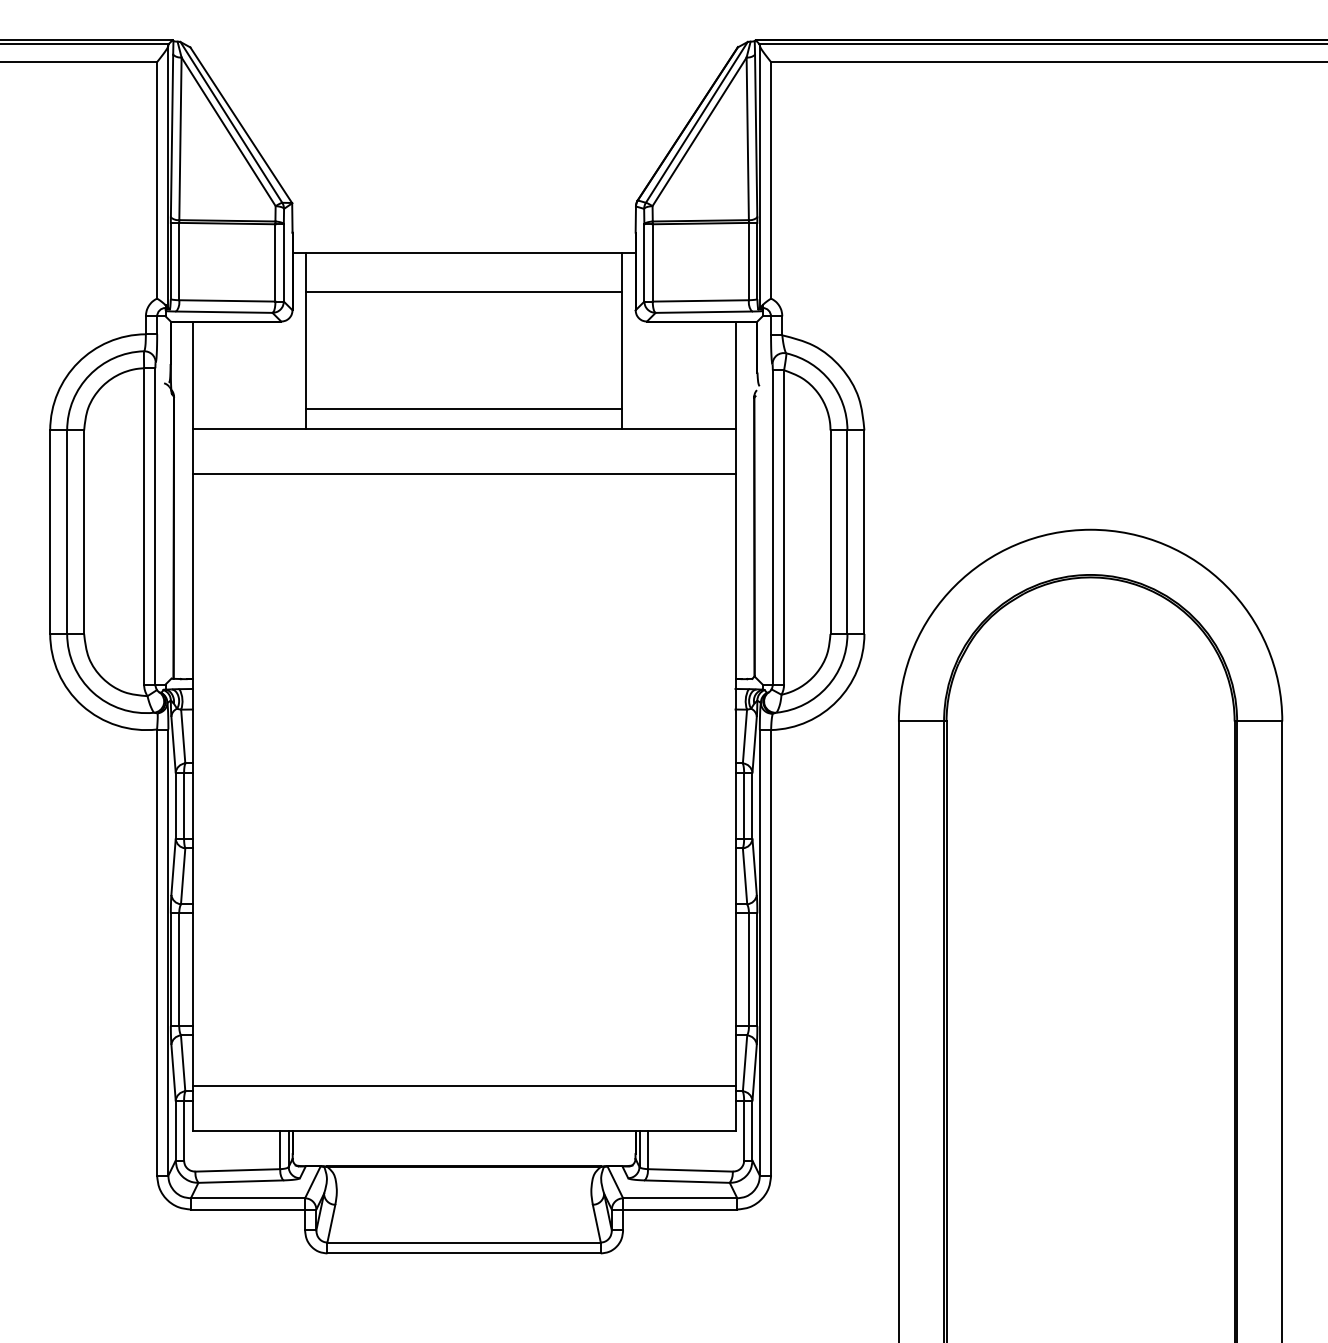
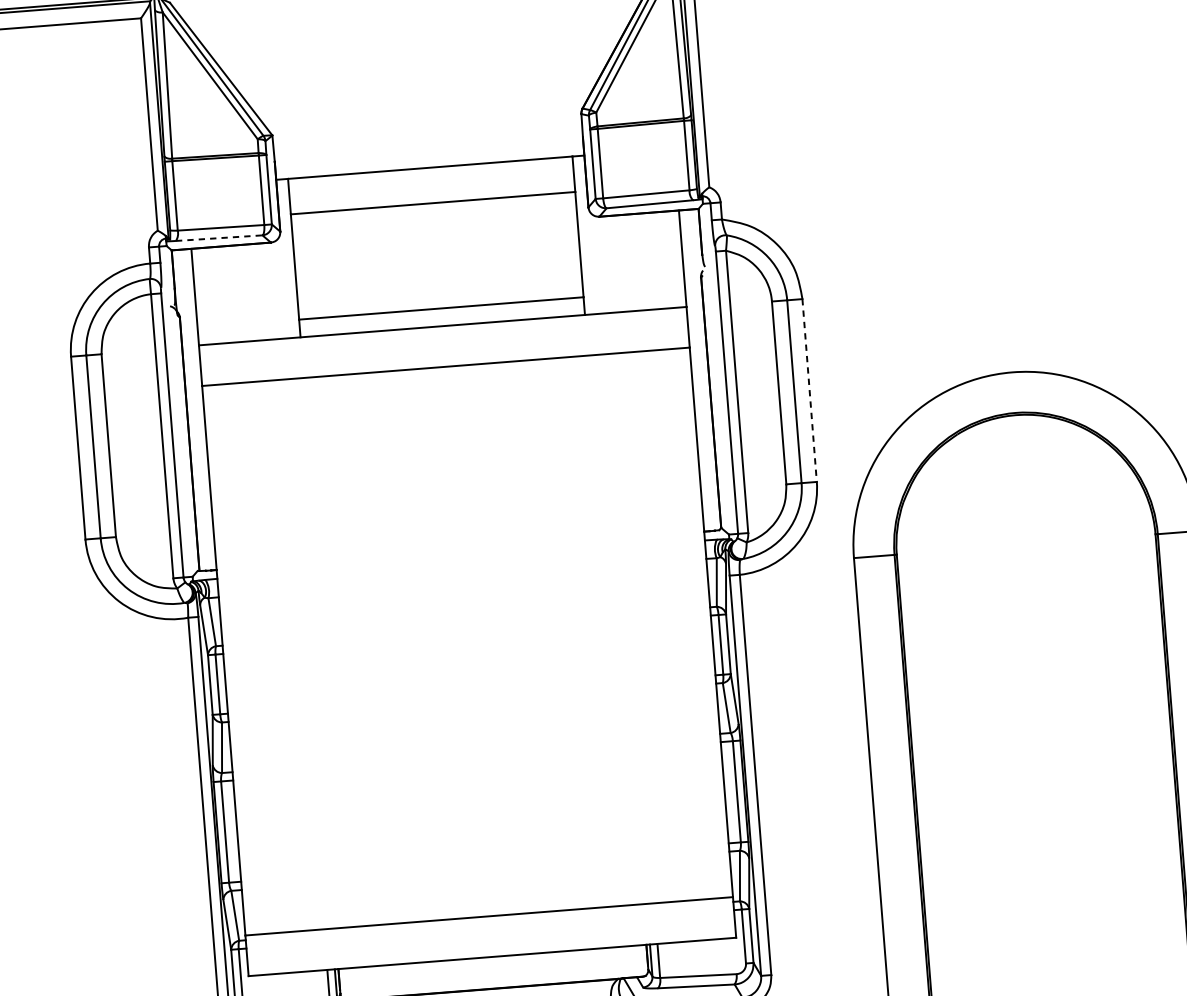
line: (224, 312) -> (219, 238), solid -> dashed
line: (864, 532) -> (809, 390), solid -> dashed

